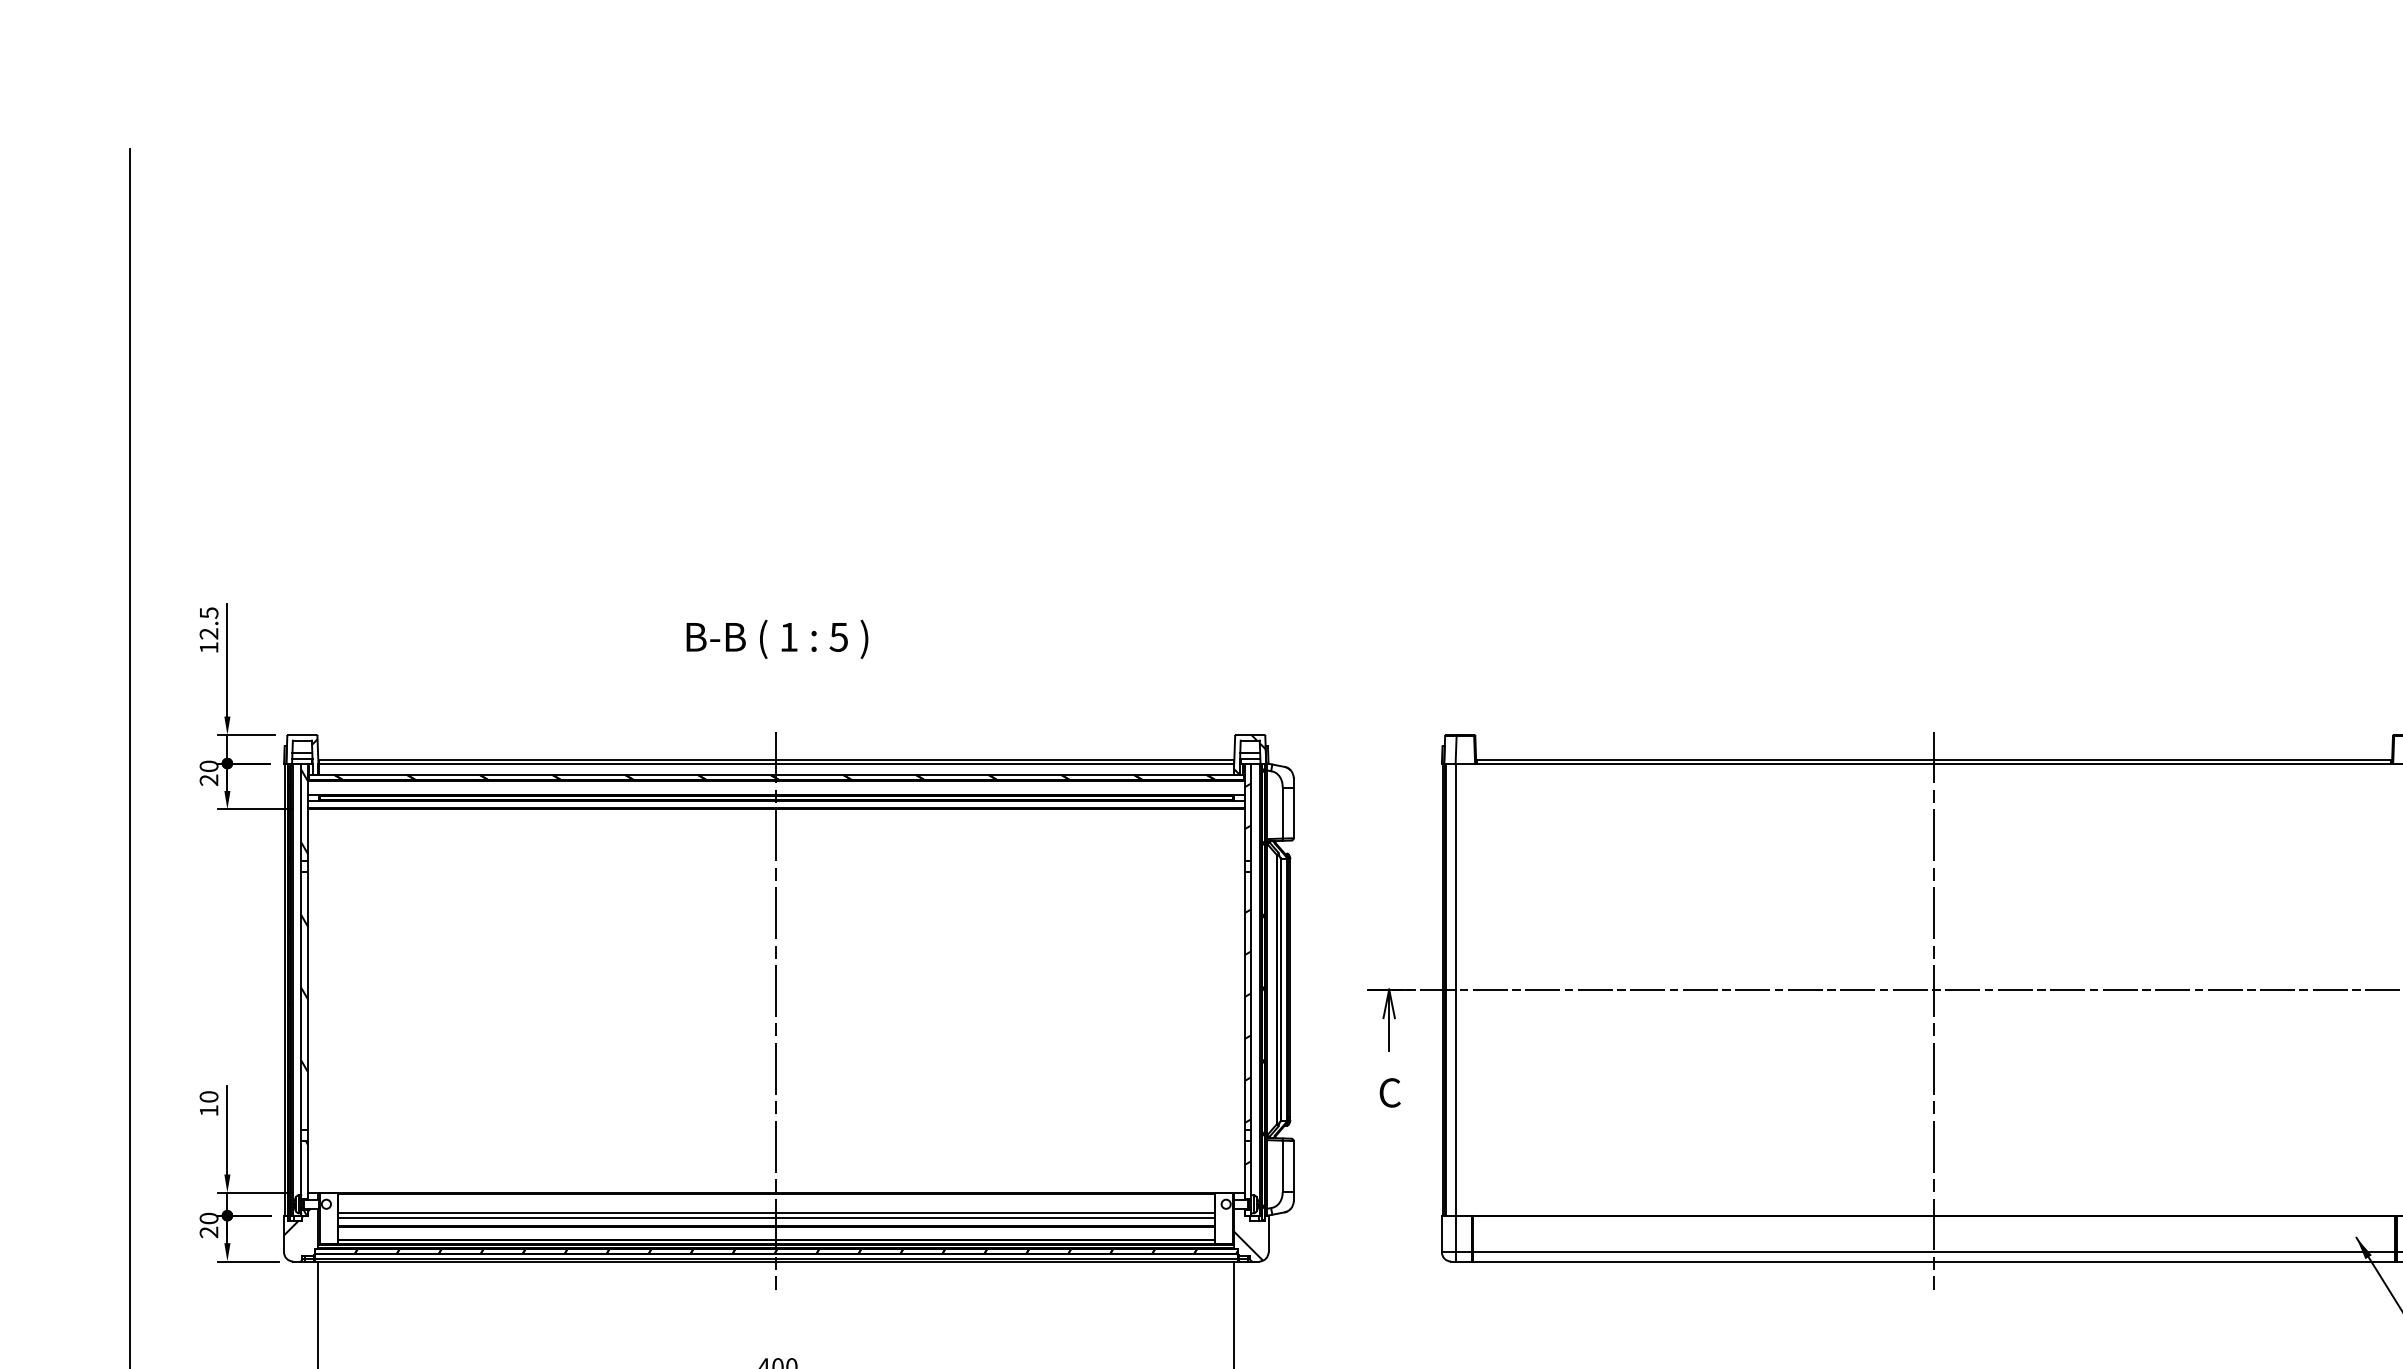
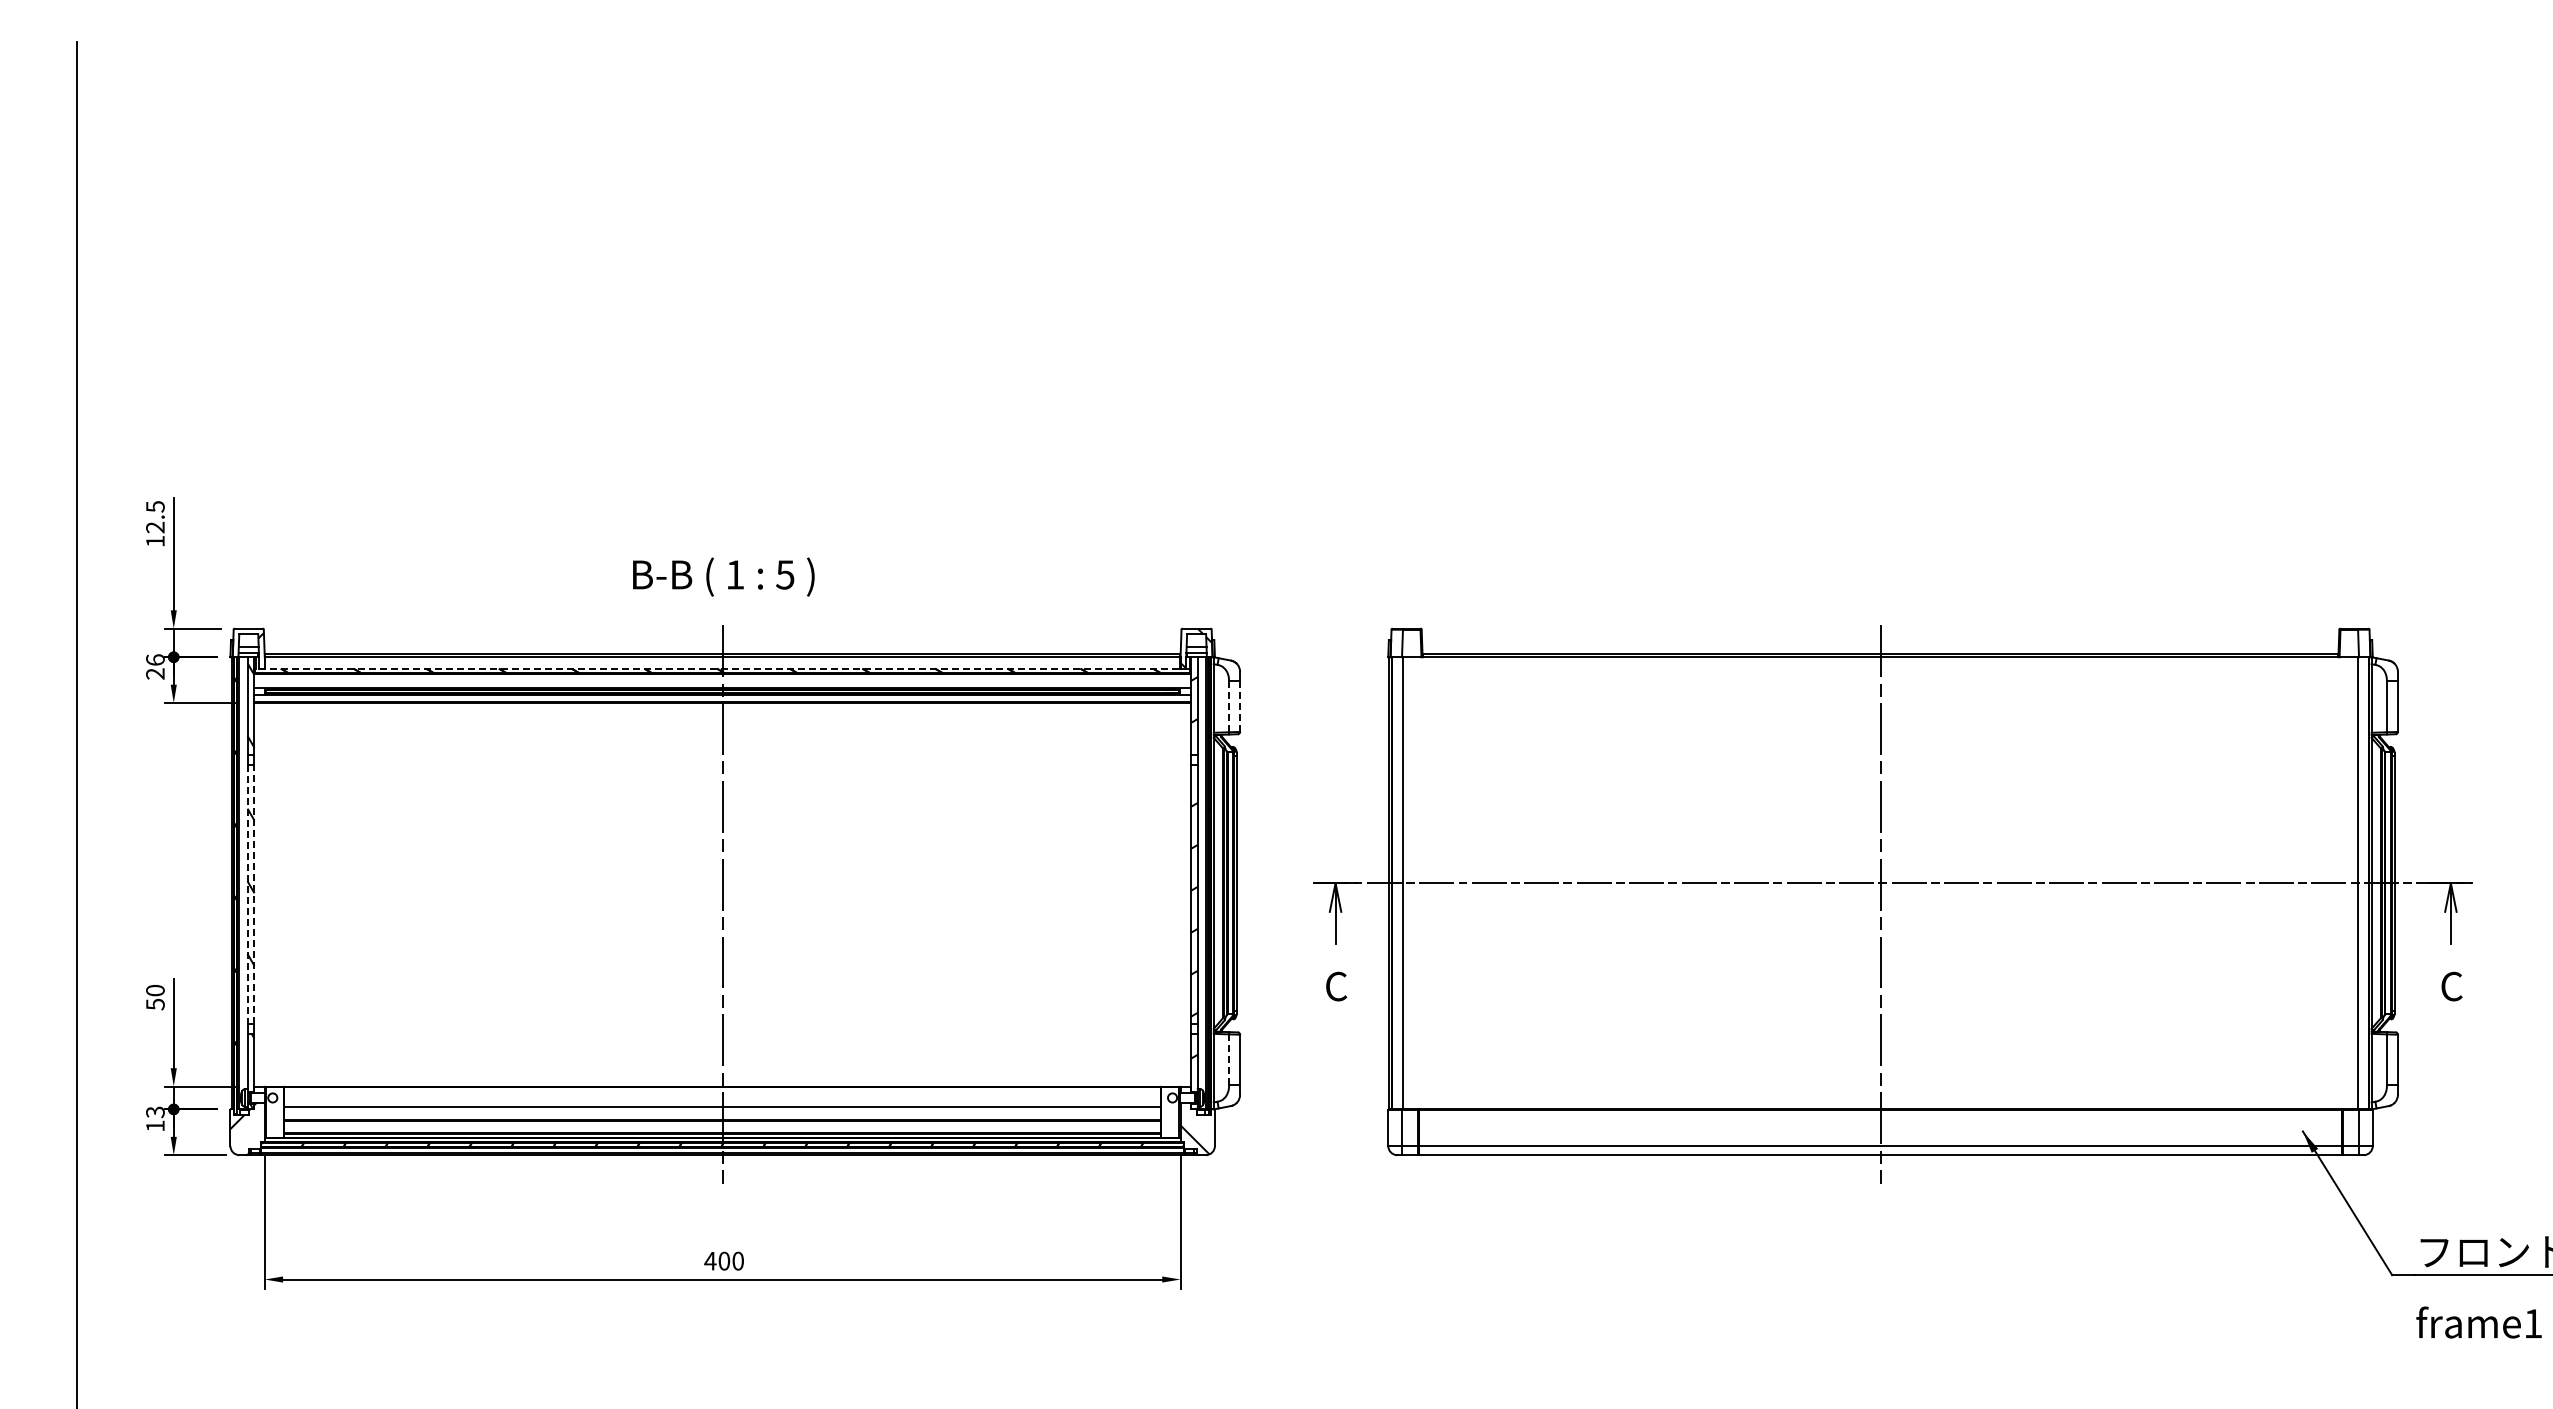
text: (777, 638) -> (723, 576), moved
text: (209, 765) -> (155, 659), 20 -> 26
line: (776, 774) -> (722, 668), solid -> dashed
line: (1283, 812) -> (1229, 706), solid -> dashed
line: (1294, 812) -> (1240, 706), solid -> dashed
line: (308, 1000) -> (254, 894), solid -> dashed
line: (301, 1001) -> (247, 895), solid -> dashed
text: (209, 1110) -> (155, 1004), 10 -> 50
line: (1283, 1165) -> (1229, 1059), solid -> dashed
line: (776, 1217) -> (722, 1111), removed
text: (209, 1224) -> (155, 1118), 20 -> 13

